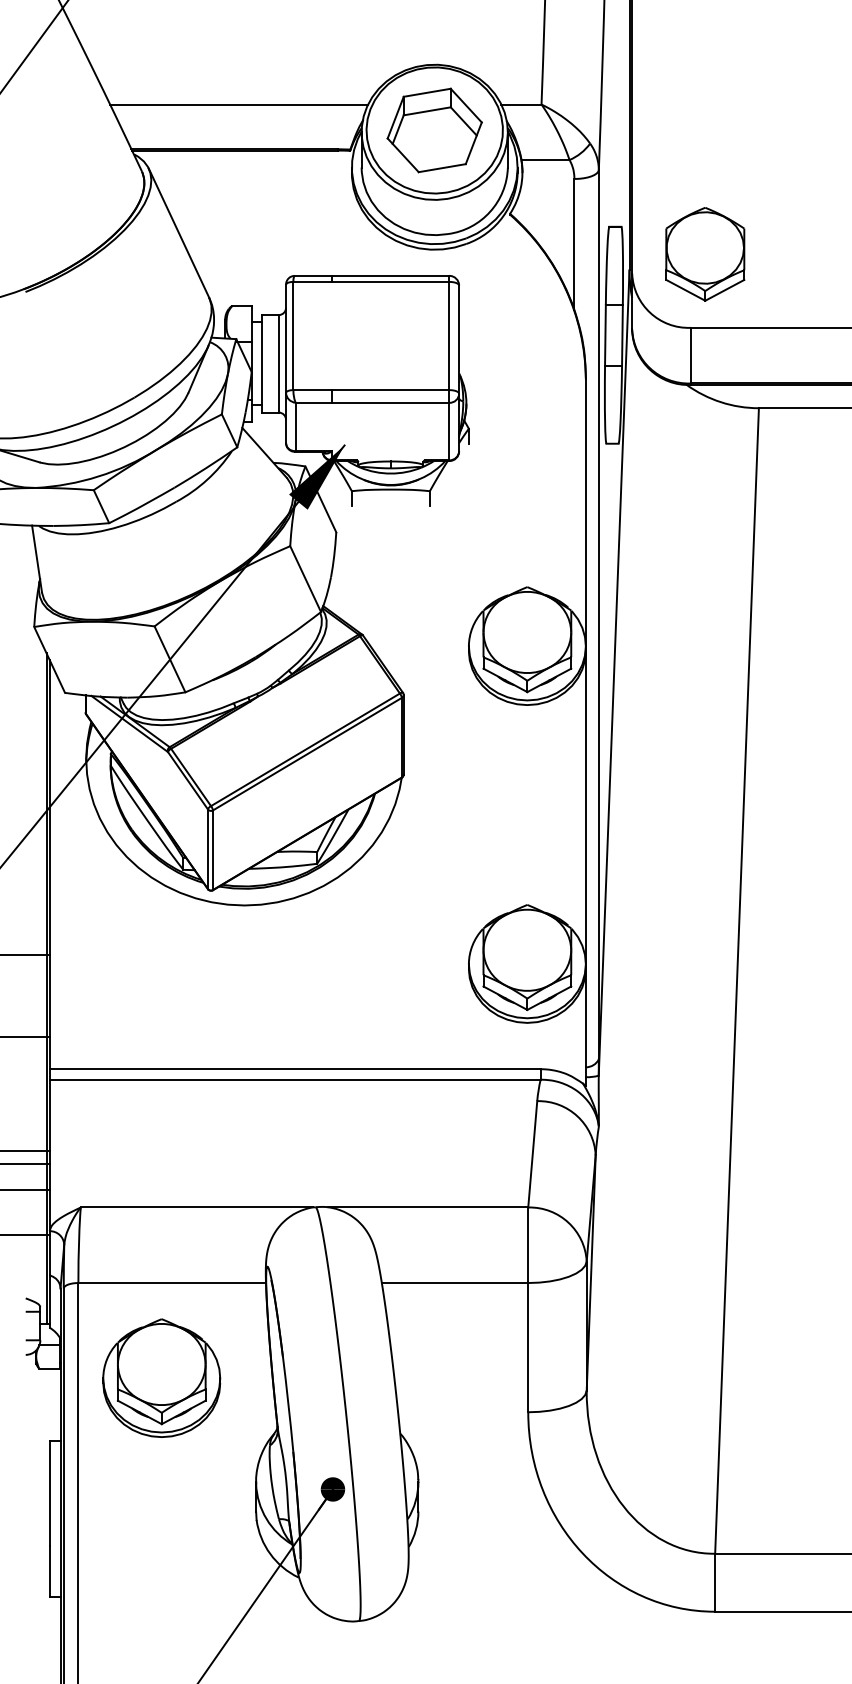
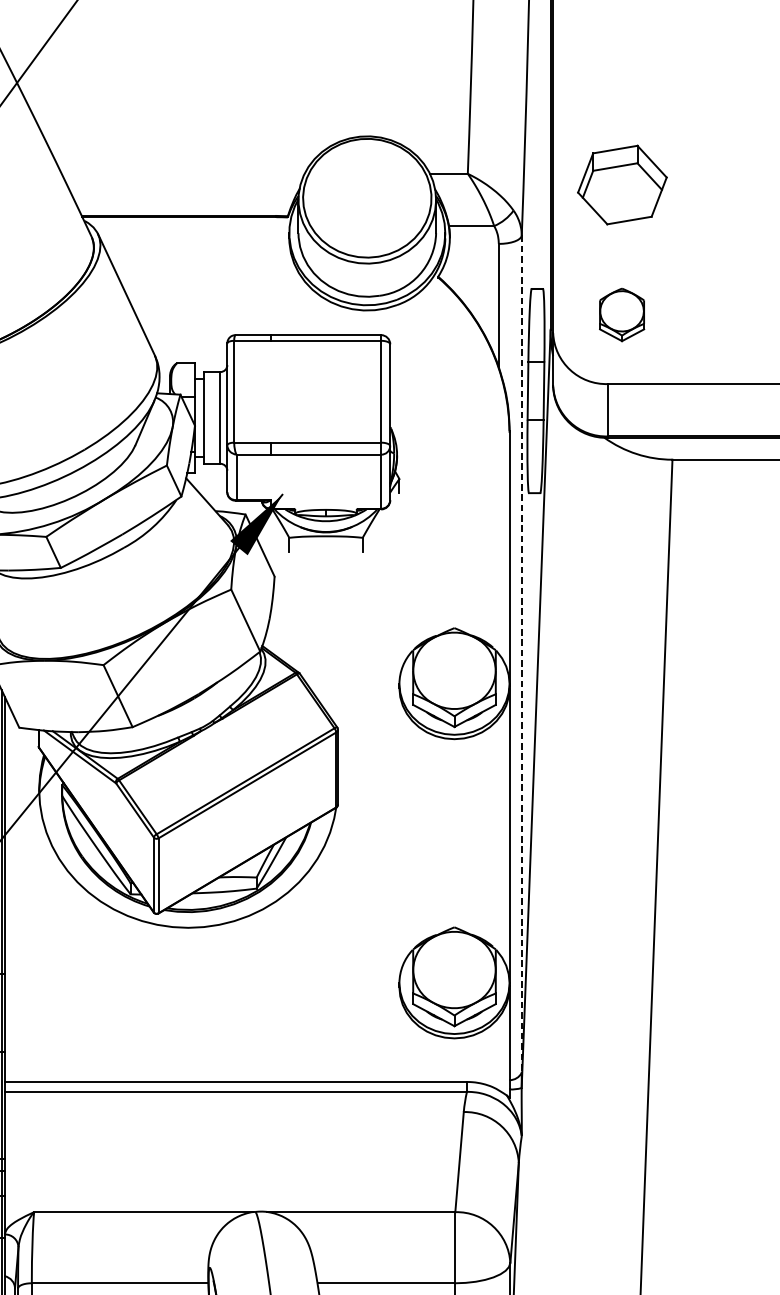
line: (239, 104) -> (183, 173), removed
part: (434, 130) -> (622, 185), moved
part: (705, 254) -> (622, 315), size x0.6
line: (598, 614) -> (521, 653), solid -> dashed

